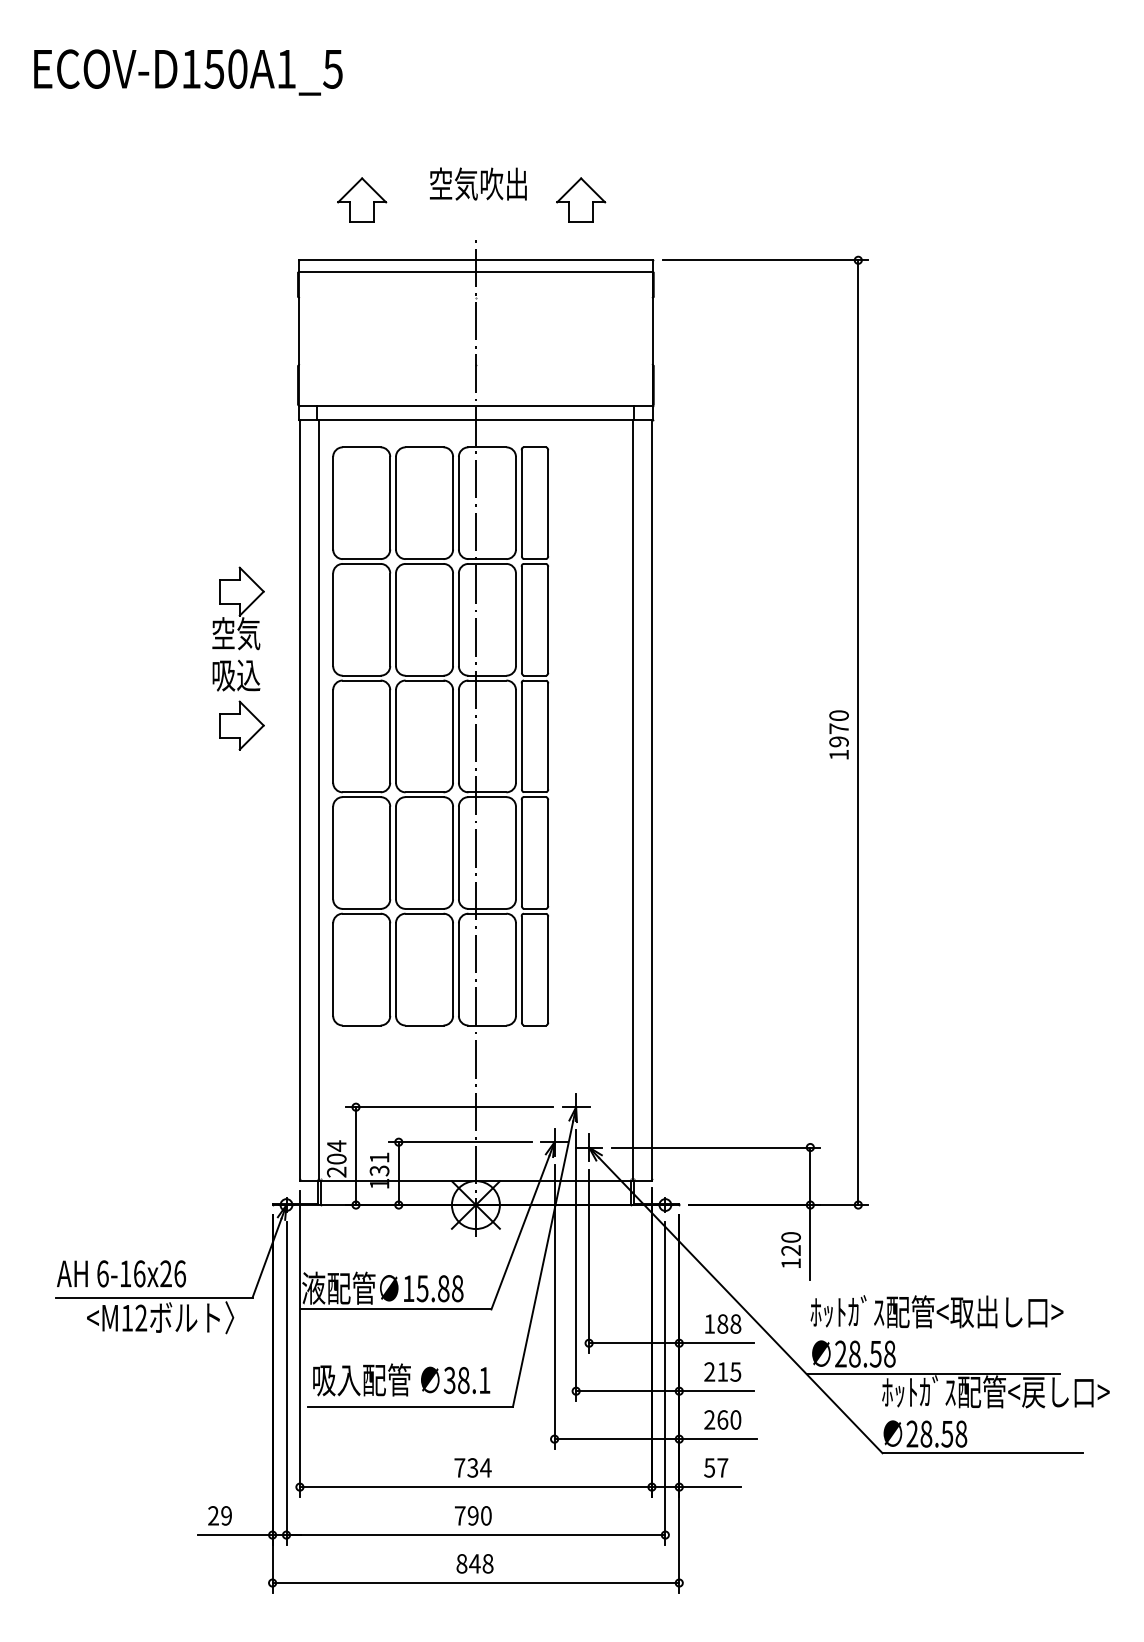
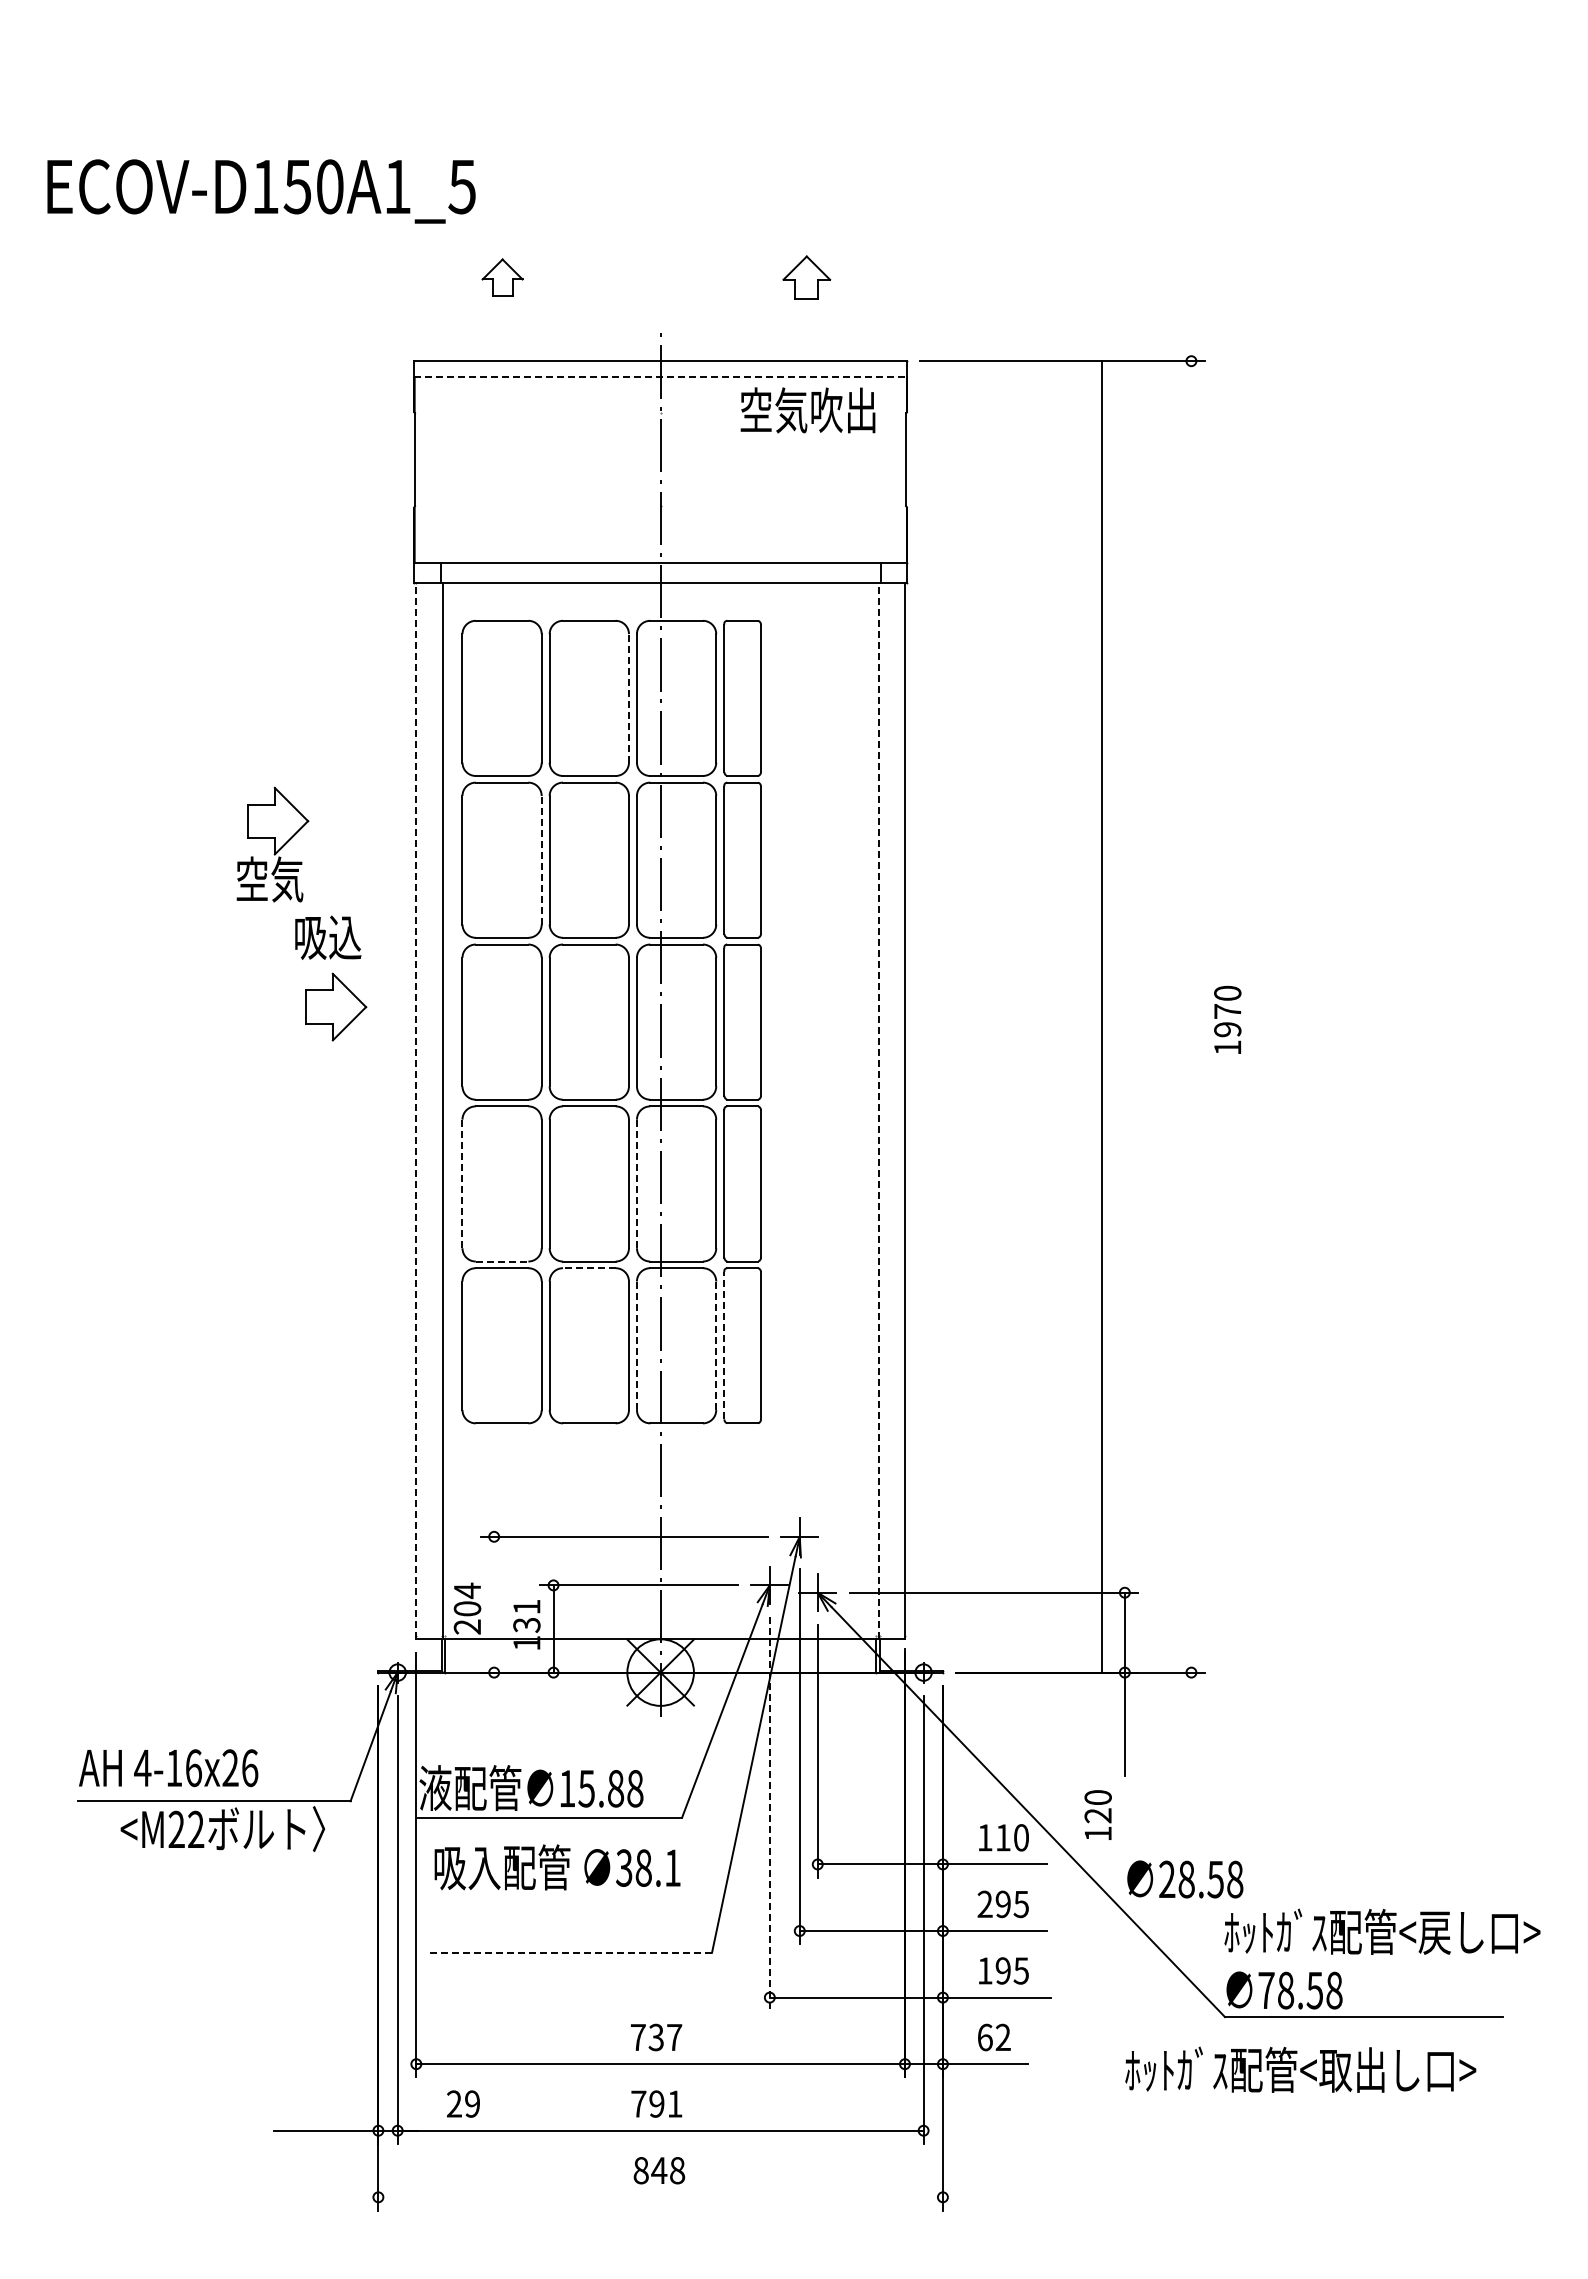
text: (188, 72) -> (261, 191), moved
text: (477, 184) -> (807, 410), moved
part: (362, 200) -> (502, 277), size x0.6
part: (581, 200) -> (806, 277), size x0.7
line: (476, 272) -> (661, 377), solid -> dashed
line: (452, 502) -> (628, 697), solid -> dashed
part: (238, 608) -> (272, 844), moved
line: (390, 619) -> (541, 859), solid -> dashed
line: (858, 732) -> (1102, 1016), moved
text: (838, 734) -> (1227, 1019), moved
line: (300, 800) -> (416, 1110), solid -> dashed
line: (632, 800) -> (878, 1110), solid -> dashed
line: (333, 853) -> (462, 1184), solid -> dashed
line: (458, 853) -> (636, 1184), solid -> dashed
line: (362, 908) -> (502, 1261), solid -> dashed
line: (423, 913) -> (588, 1268), solid -> dashed
line: (516, 969) -> (716, 1345), solid -> dashed
line: (521, 969) -> (724, 1345), solid -> dashed
line: (458, 970) -> (636, 1346), solid -> dashed
line: (356, 1155) -> (494, 1604), removed
text: (790, 1249) -> (1097, 1814), moved
text: (102, 1274) -> (142, 1768), 6-16x26 -> 4-16x26
line: (554, 1307) -> (769, 1814), solid -> dashed
text: (936, 1311) -> (1300, 2069), moved
text: (127, 1317) -> (176, 1828), <M12 -> <M22
text: (729, 1323) -> (1012, 1837), 188 -> 110
text: (722, 1372) -> (1002, 1904), 215 -> 295
line: (933, 1374) -> (1295, 1907), removed
text: (401, 1380) -> (557, 1867), moved
line: (410, 1406) -> (569, 1952), solid -> dashed
text: (722, 1419) -> (1002, 1970), 260 -> 195
text: (912, 1433) -> (1266, 1989), 28.58 -> 78.58
text: (485, 1467) -> (674, 2037), 734 -> 737
text: (715, 1467) -> (993, 2037), 57 -> 62
text: (220, 1515) -> (463, 2103), moved
text: (485, 1515) -> (674, 2103), 790 -> 791
line: (475, 1583) -> (660, 2197), removed

